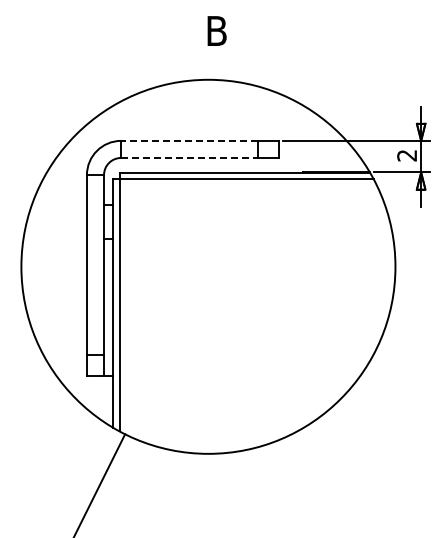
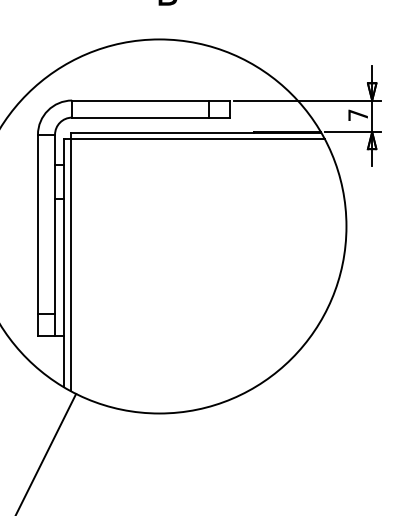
line: (188, 140) -> (139, 100), dashed -> solid
text: (406, 155) -> (357, 115), 2 -> 7
line: (189, 157) -> (140, 117), dashed -> solid

